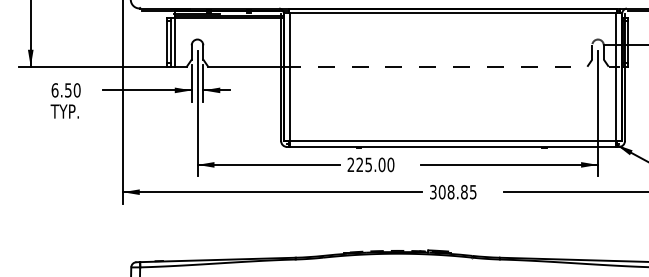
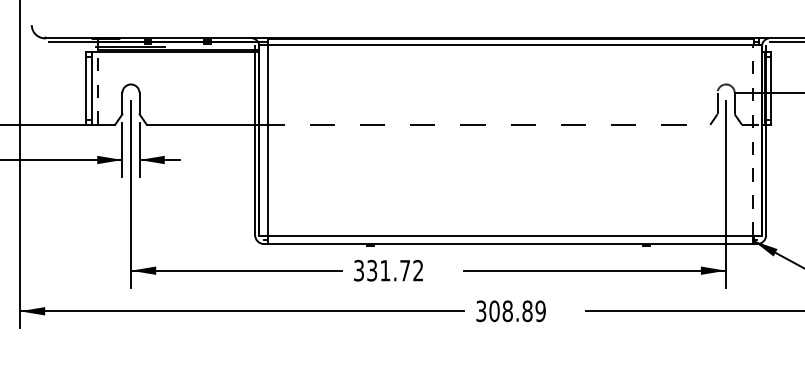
line: (175, 42) -> (98, 88), solid -> dashed
line: (616, 76) -> (753, 139), solid -> dashed
text: (370, 164) -> (388, 270), 225.00 -> 331.72
text: (472, 191) -> (539, 310), 308.85 -> 308.89

